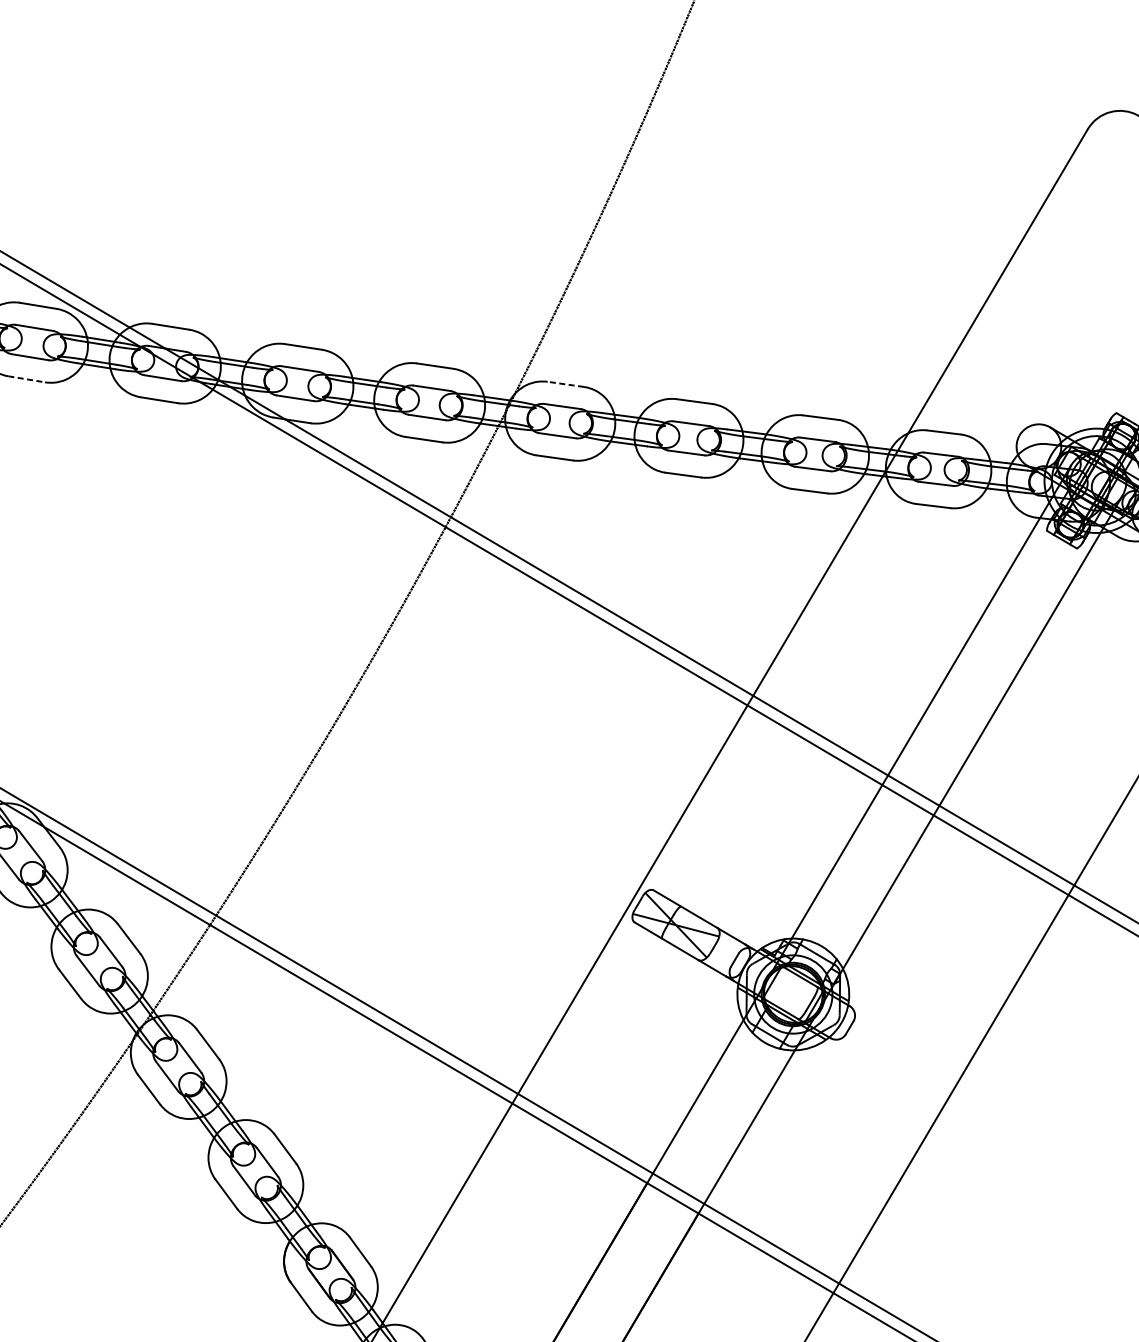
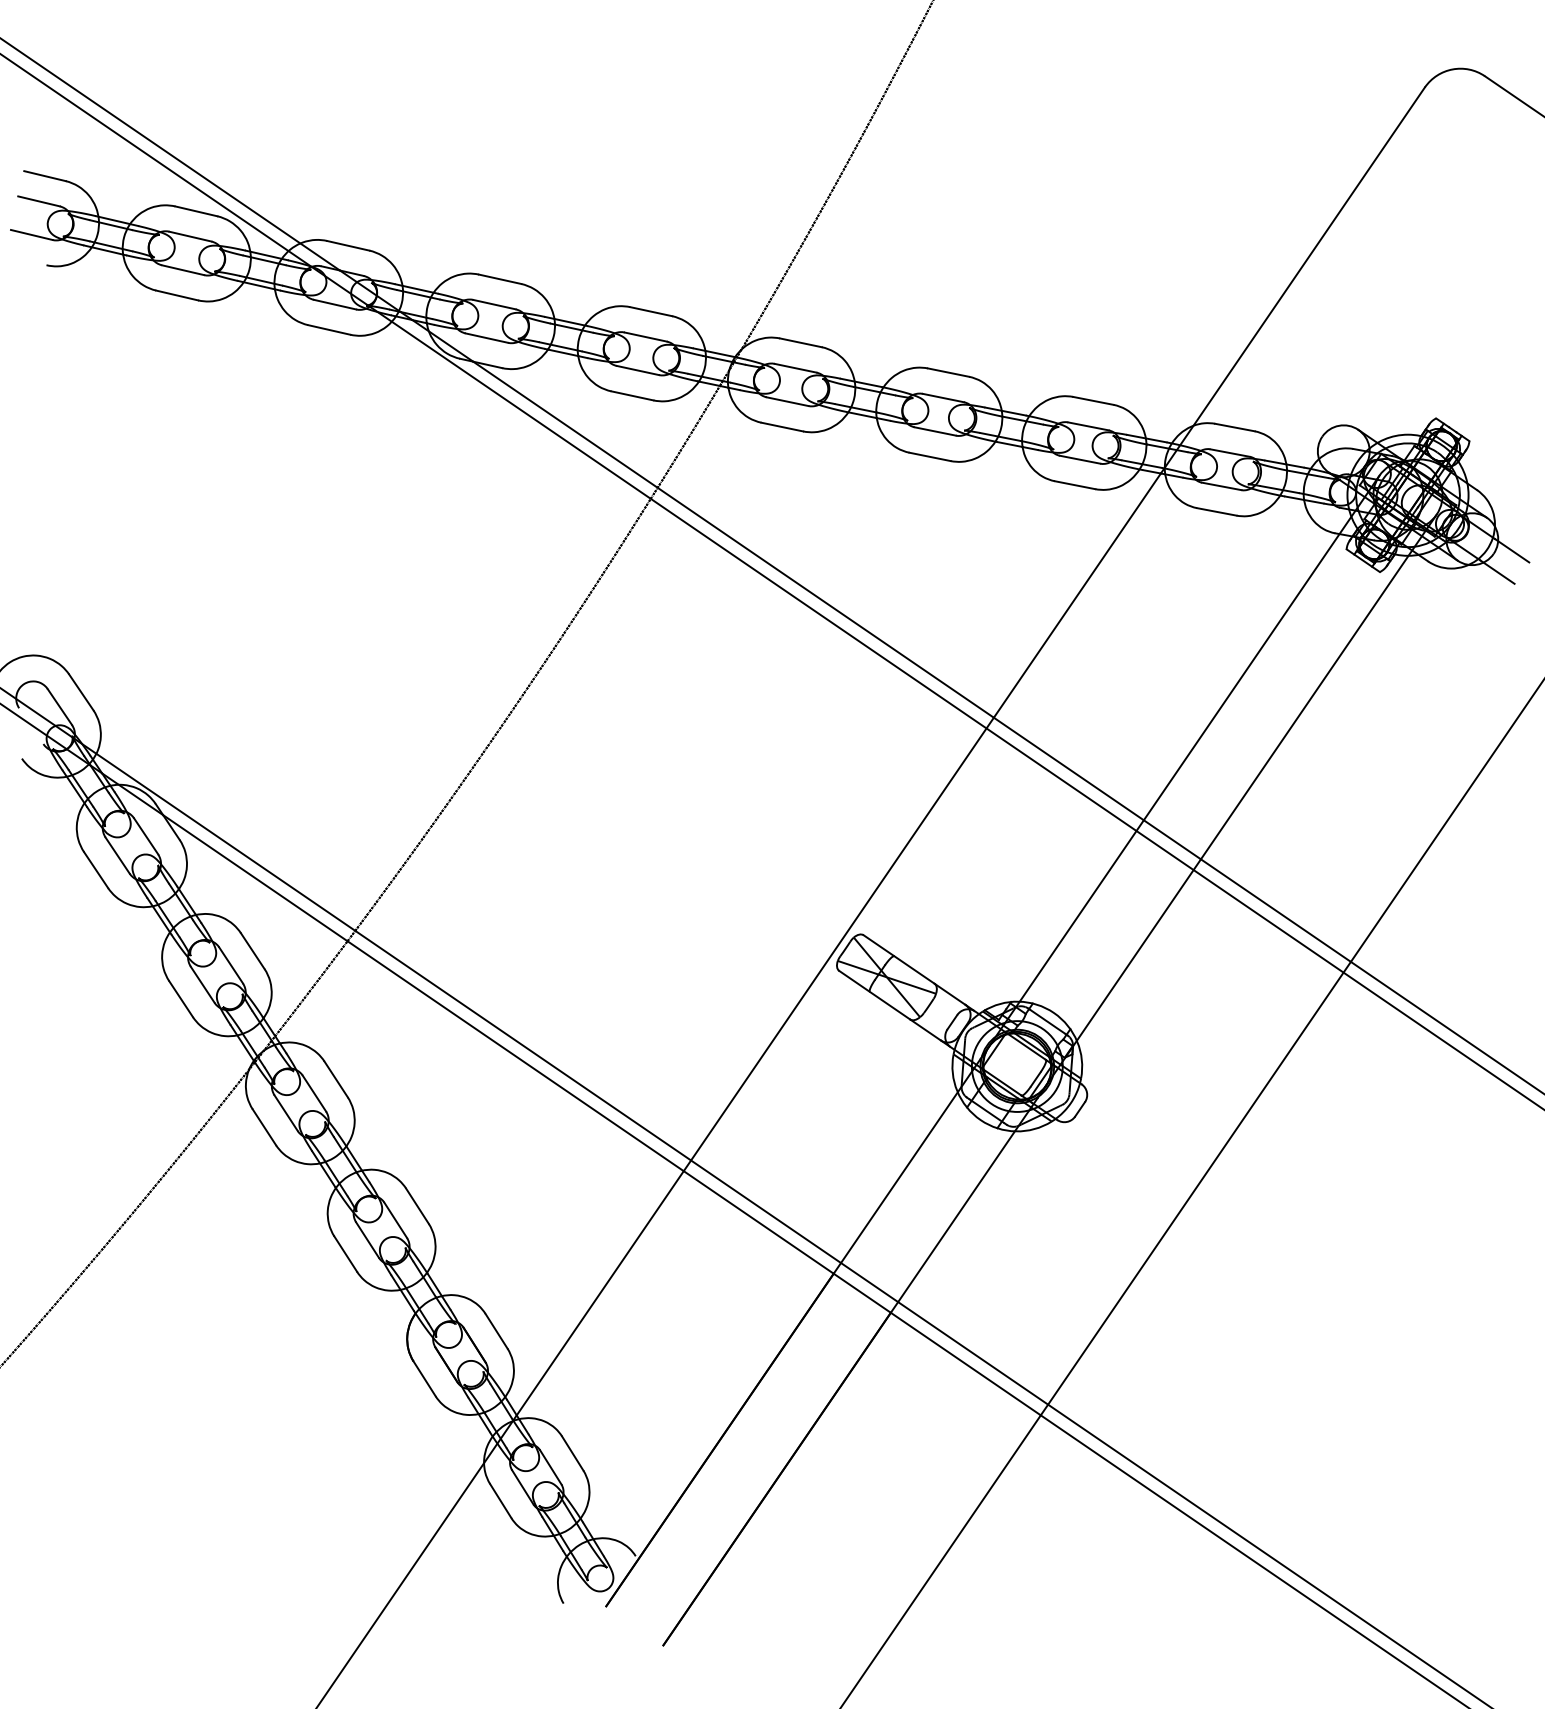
line: (26, 379) -> (177, 295), dashed -> solid
line: (565, 384) -> (800, 342), dashed -> solid

